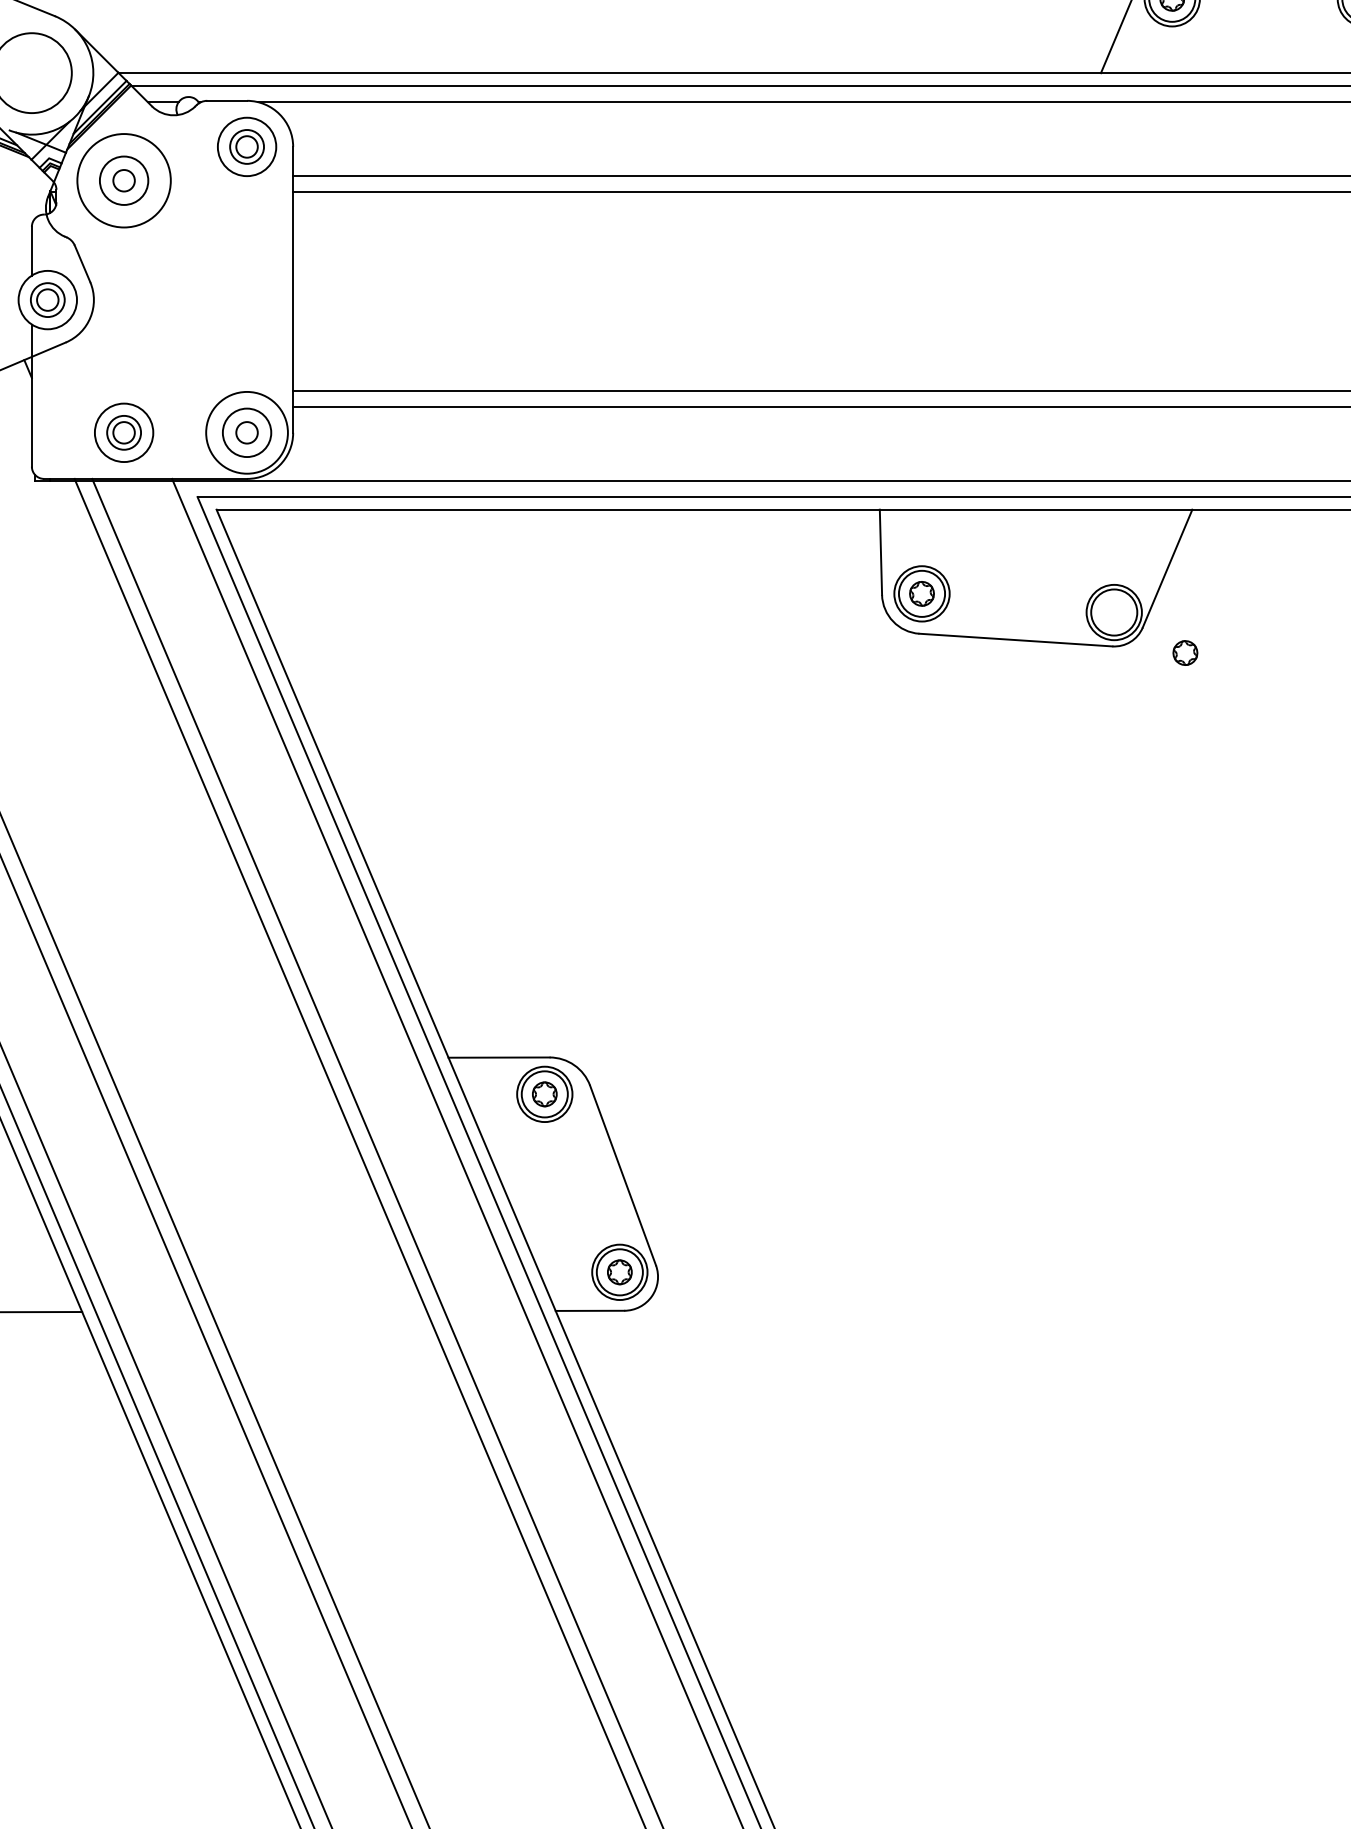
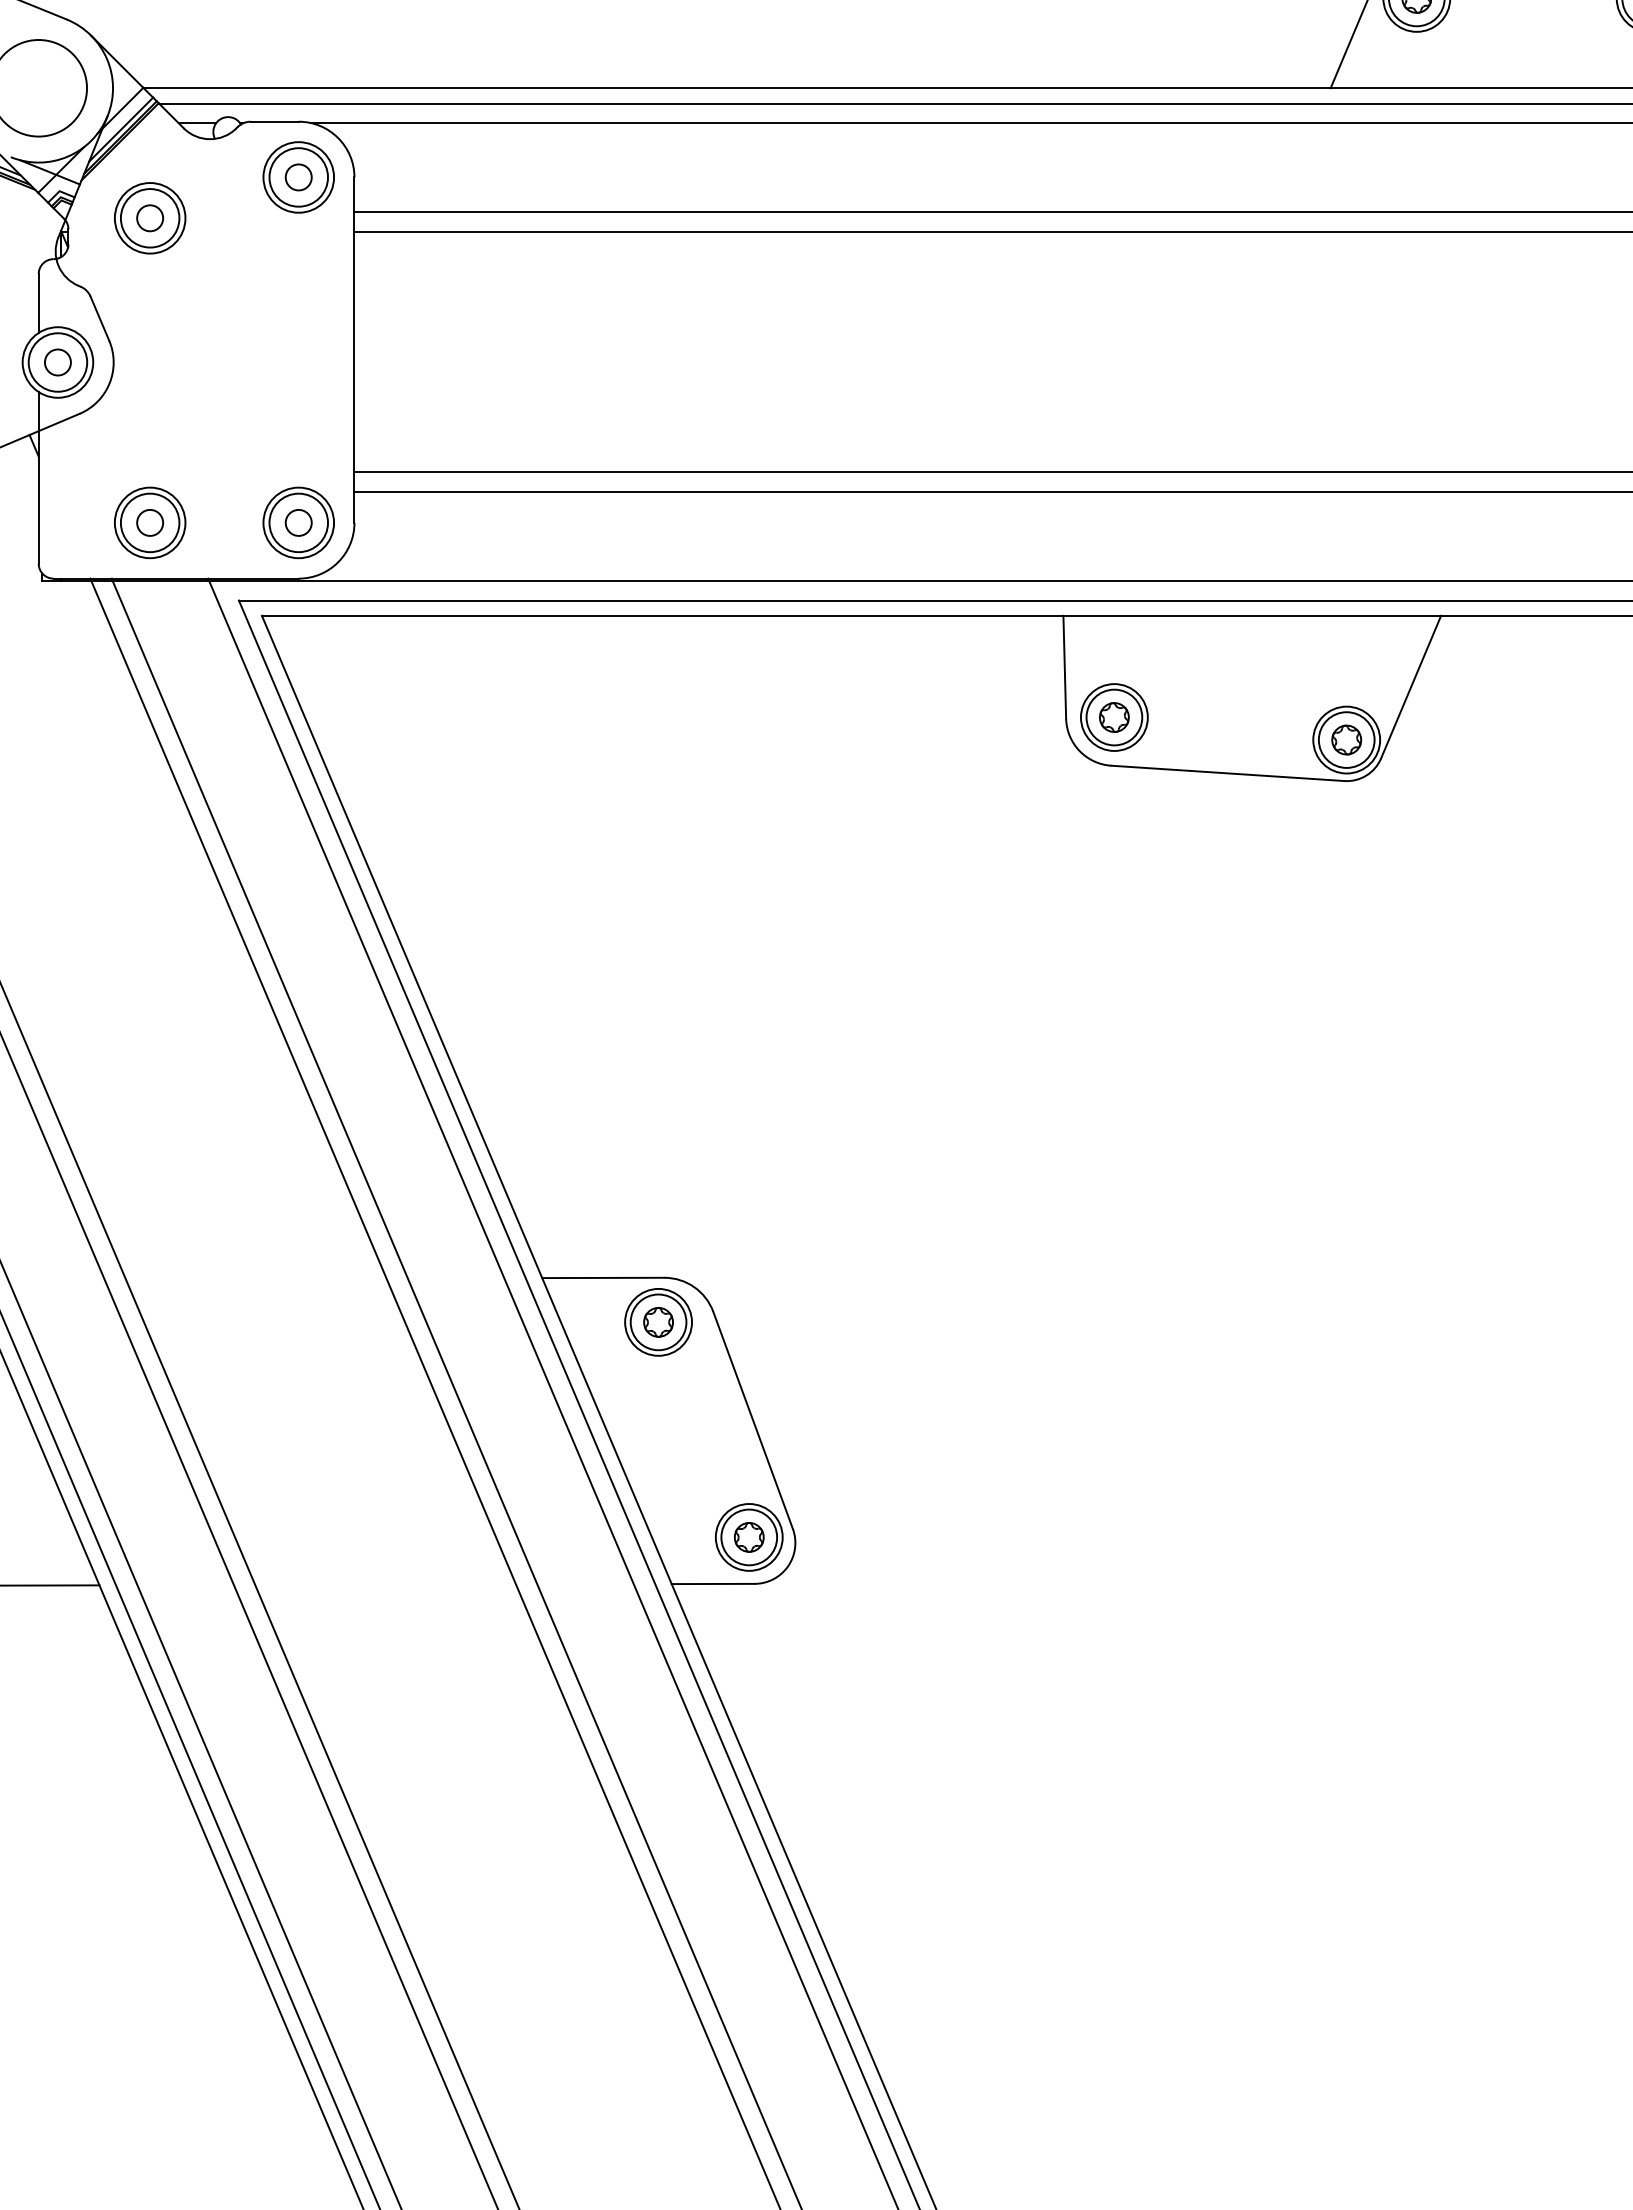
circle: (246, 146) -> (298, 177), size x1.43
circle: (123, 180) -> (149, 218), size x0.62
circle: (47, 300) -> (57, 362), size x1.43
circle: (123, 432) -> (149, 522), size x1.43
circle: (246, 432) -> (298, 522), size x0.71
part: (1185, 652) -> (1346, 739), moved

